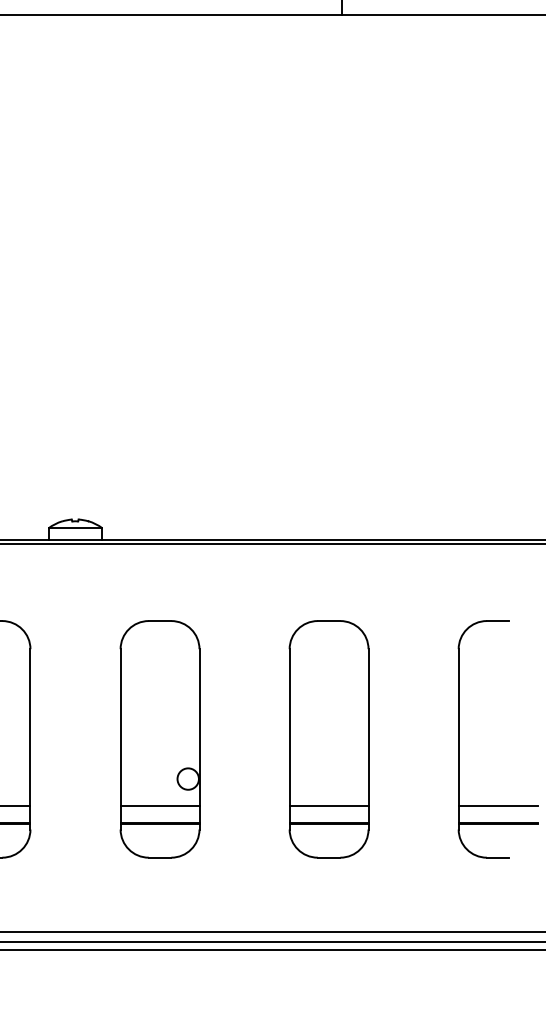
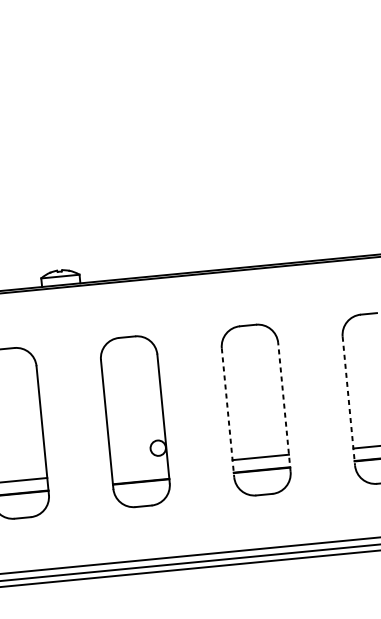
line: (368, 738) -> (284, 406), solid -> dashed
line: (289, 739) -> (227, 412), solid -> dashed
line: (458, 739) -> (348, 401), solid -> dashed
line: (159, 805) -> (139, 469), removed

